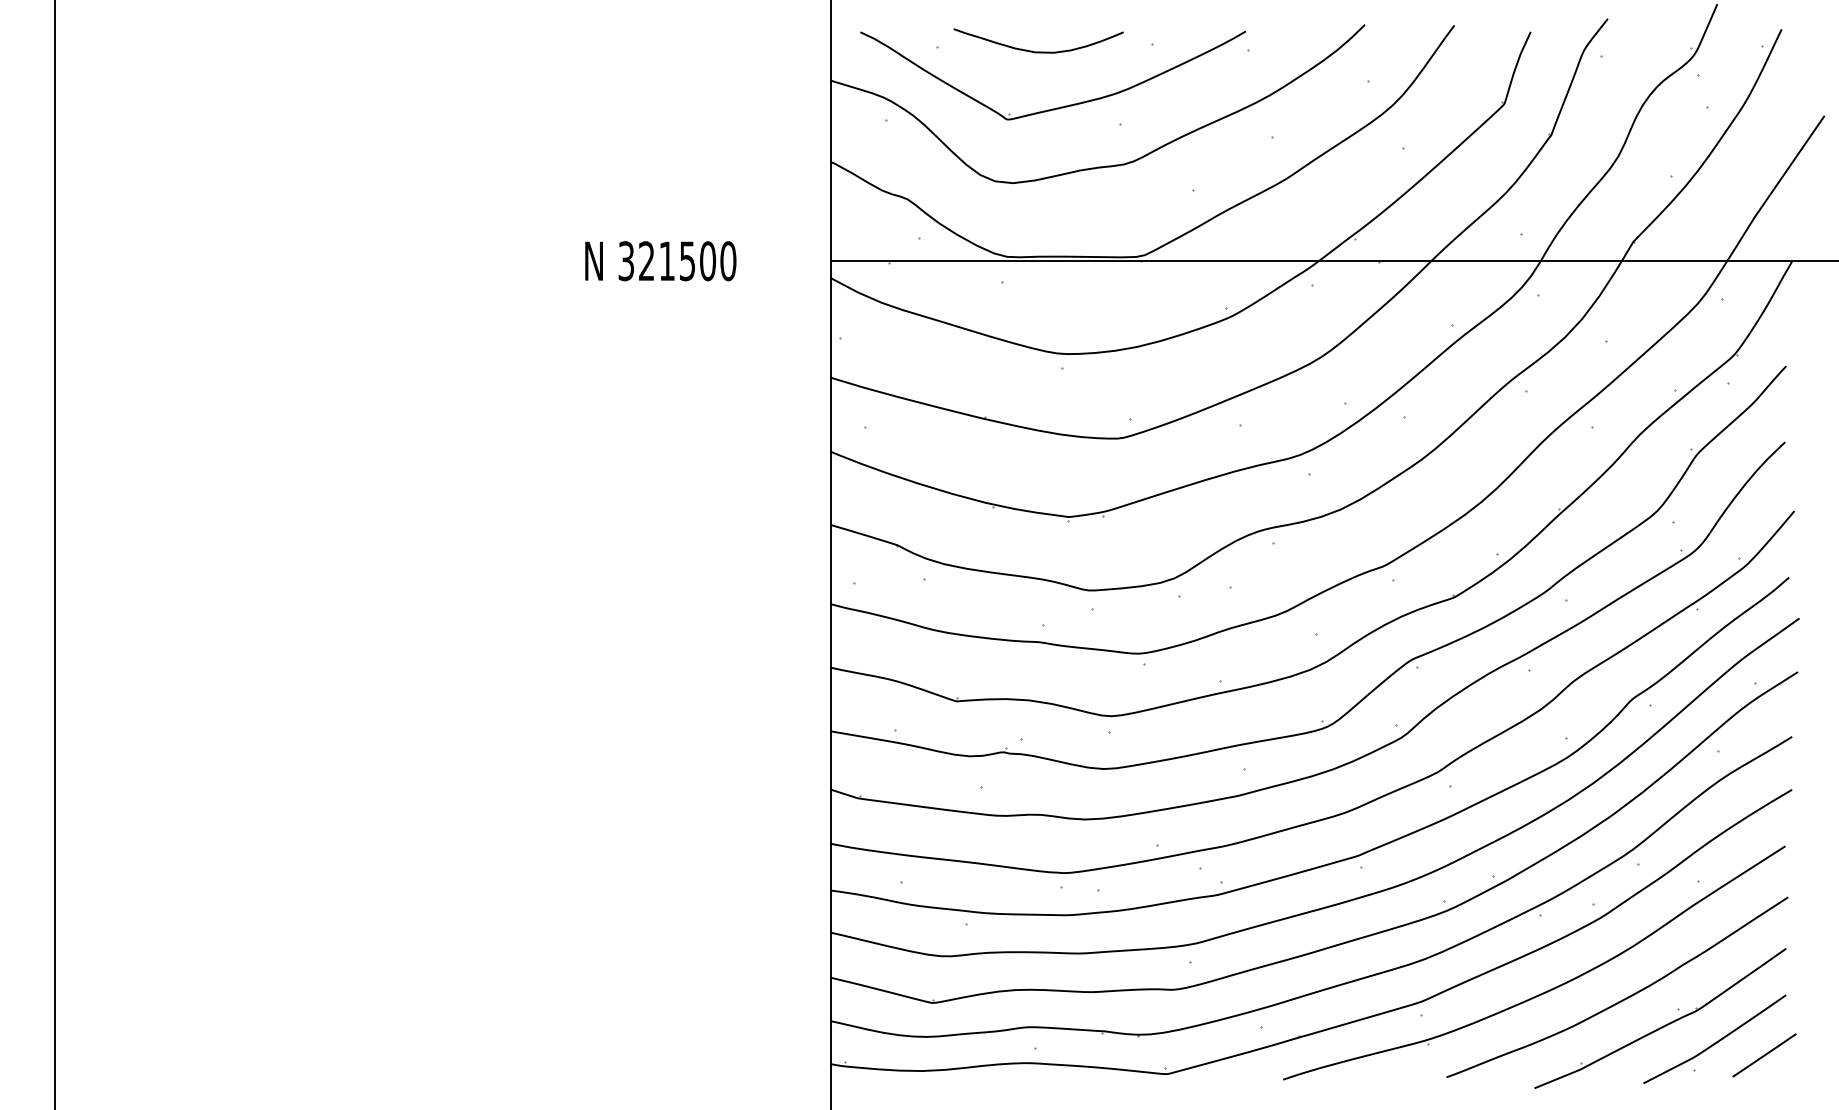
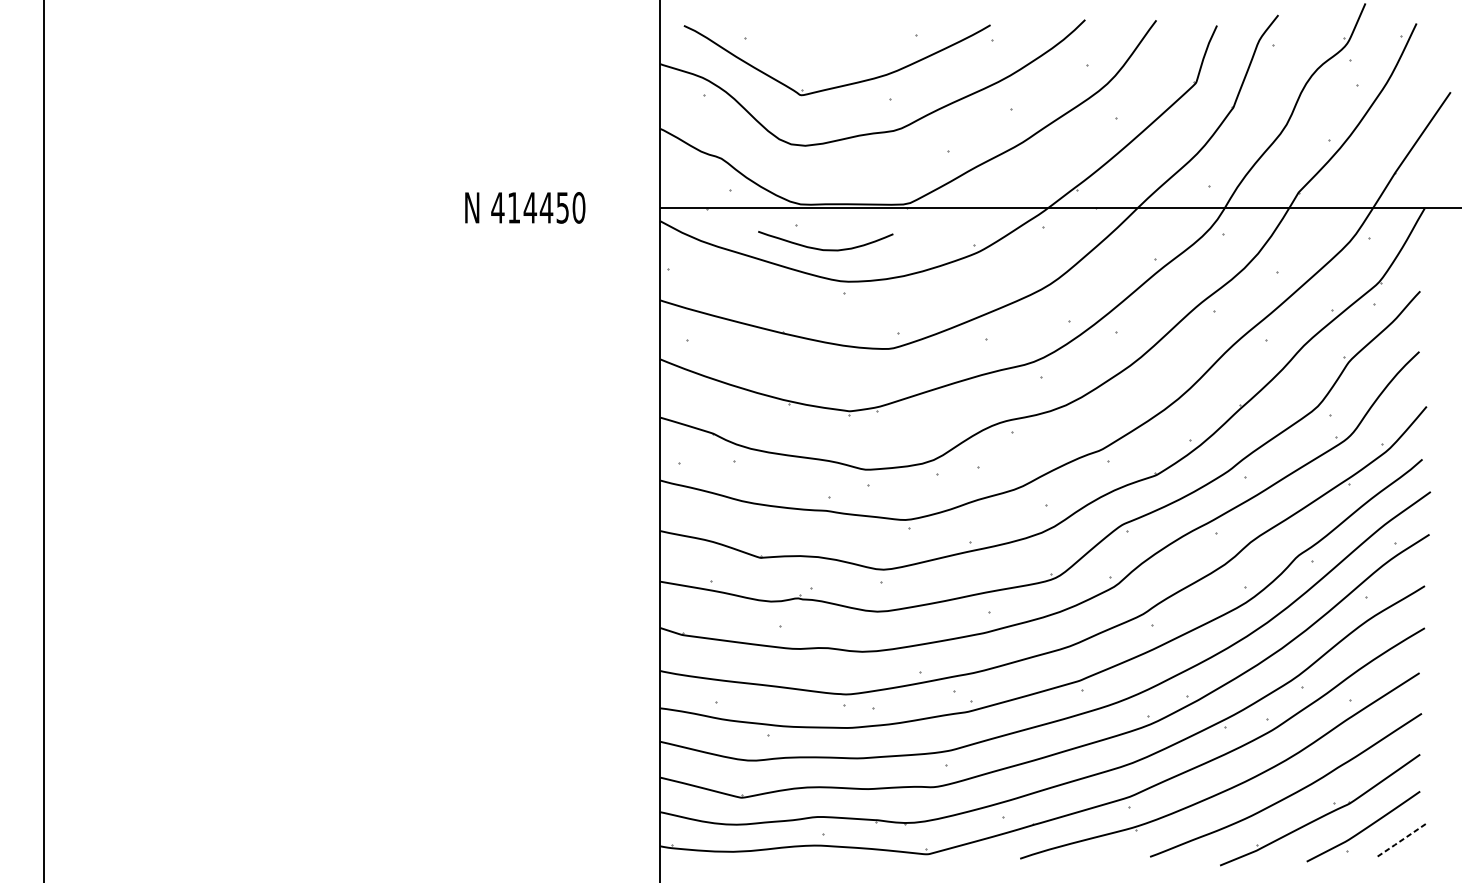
curve: (1038, 51) -> (825, 249), moved
text: (666, 261) -> (529, 208), 321500 -> 414450
line: (1764, 1055) -> (1402, 839), solid -> dashed

